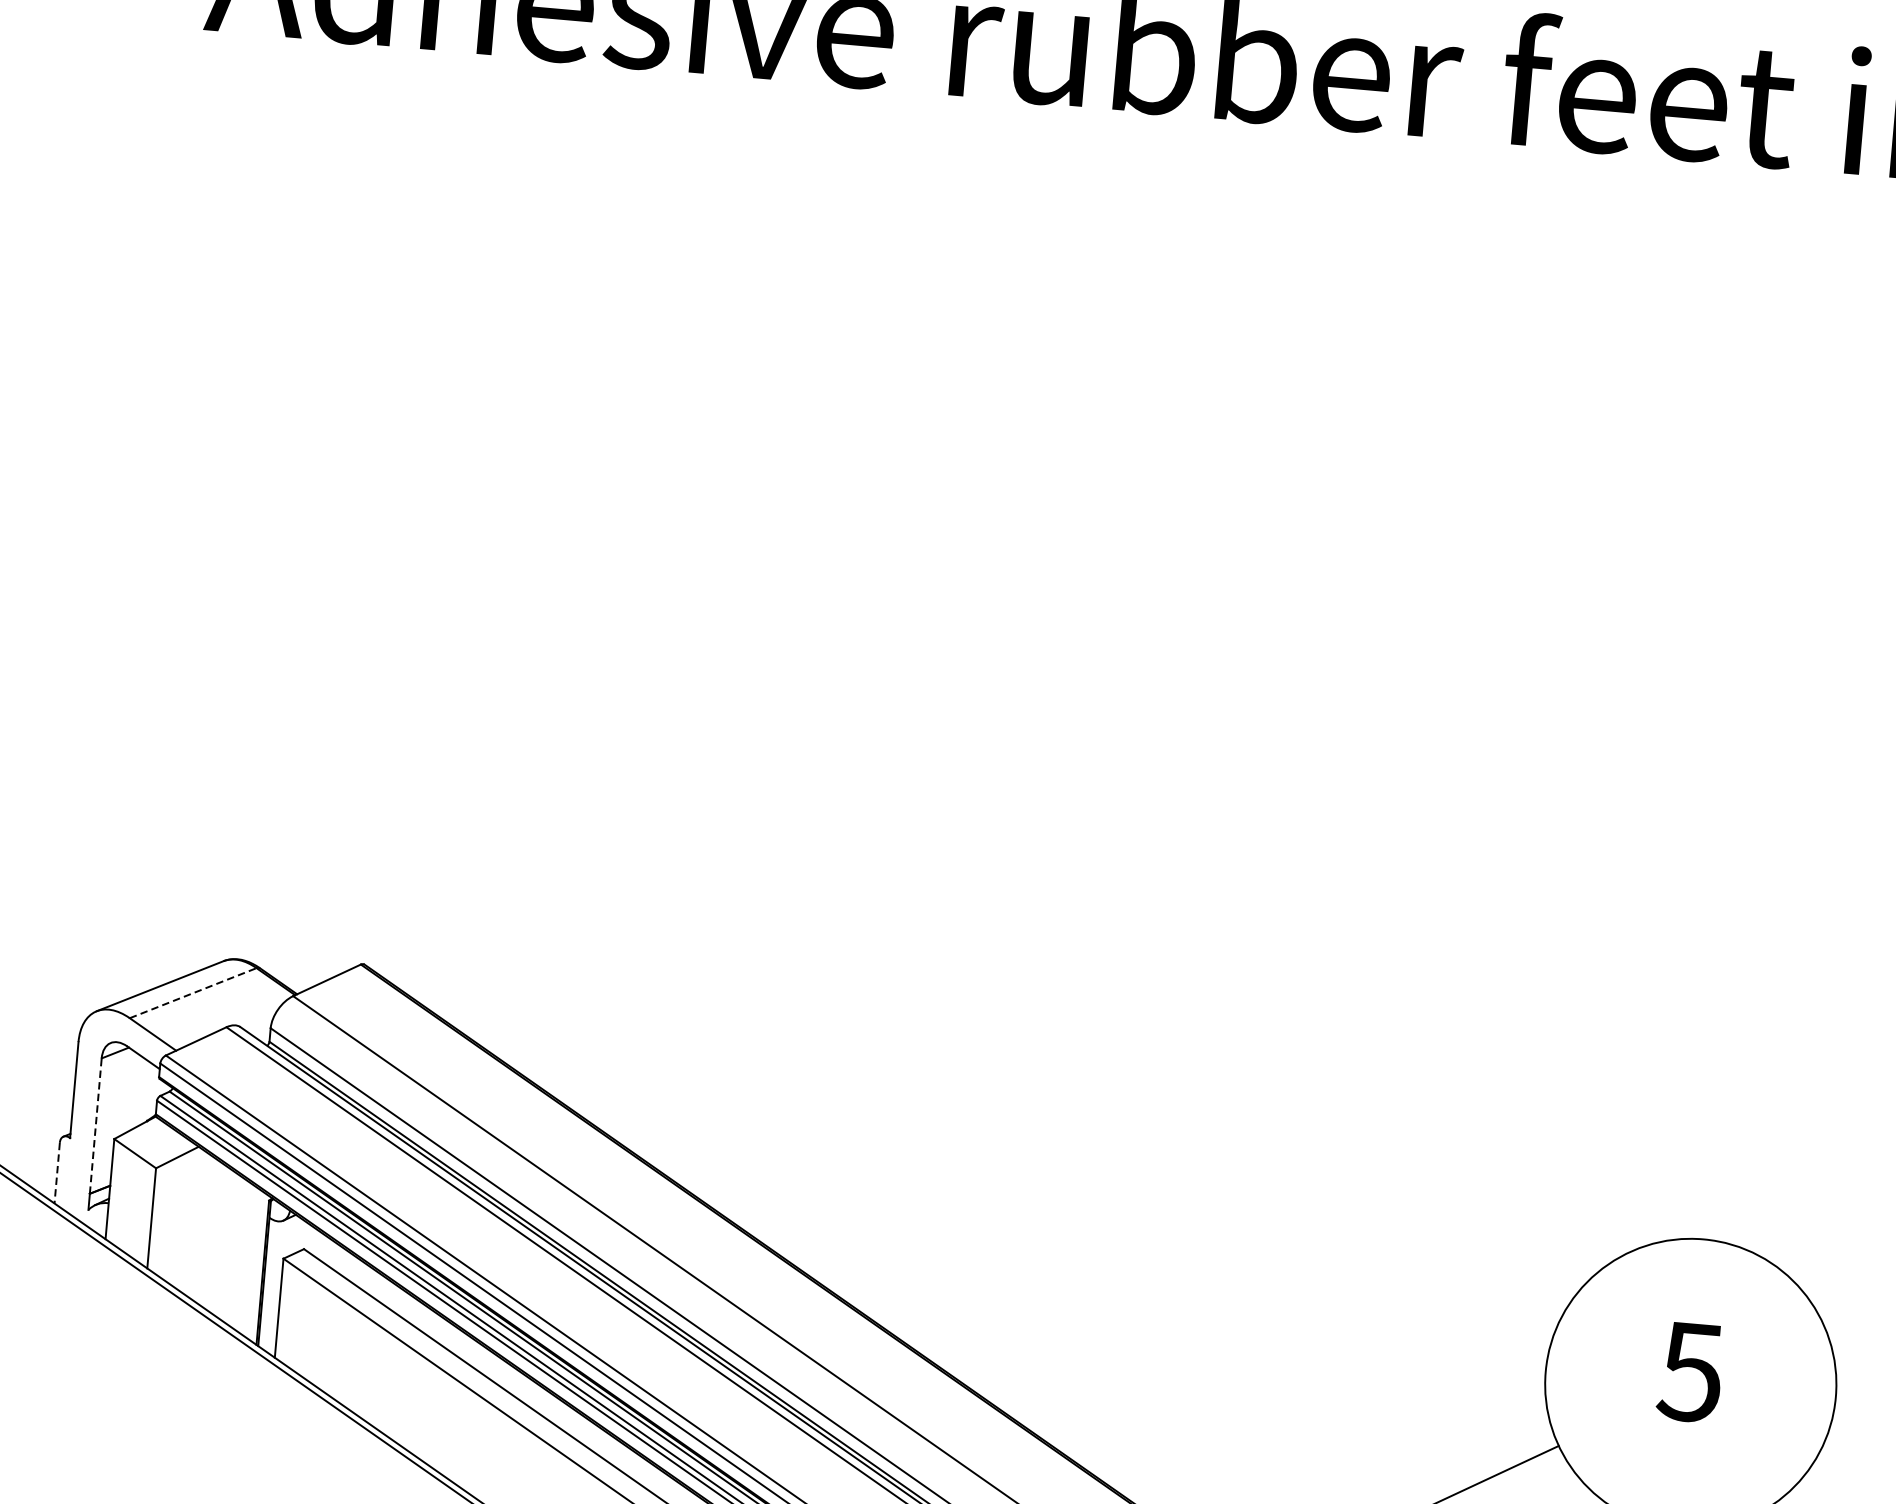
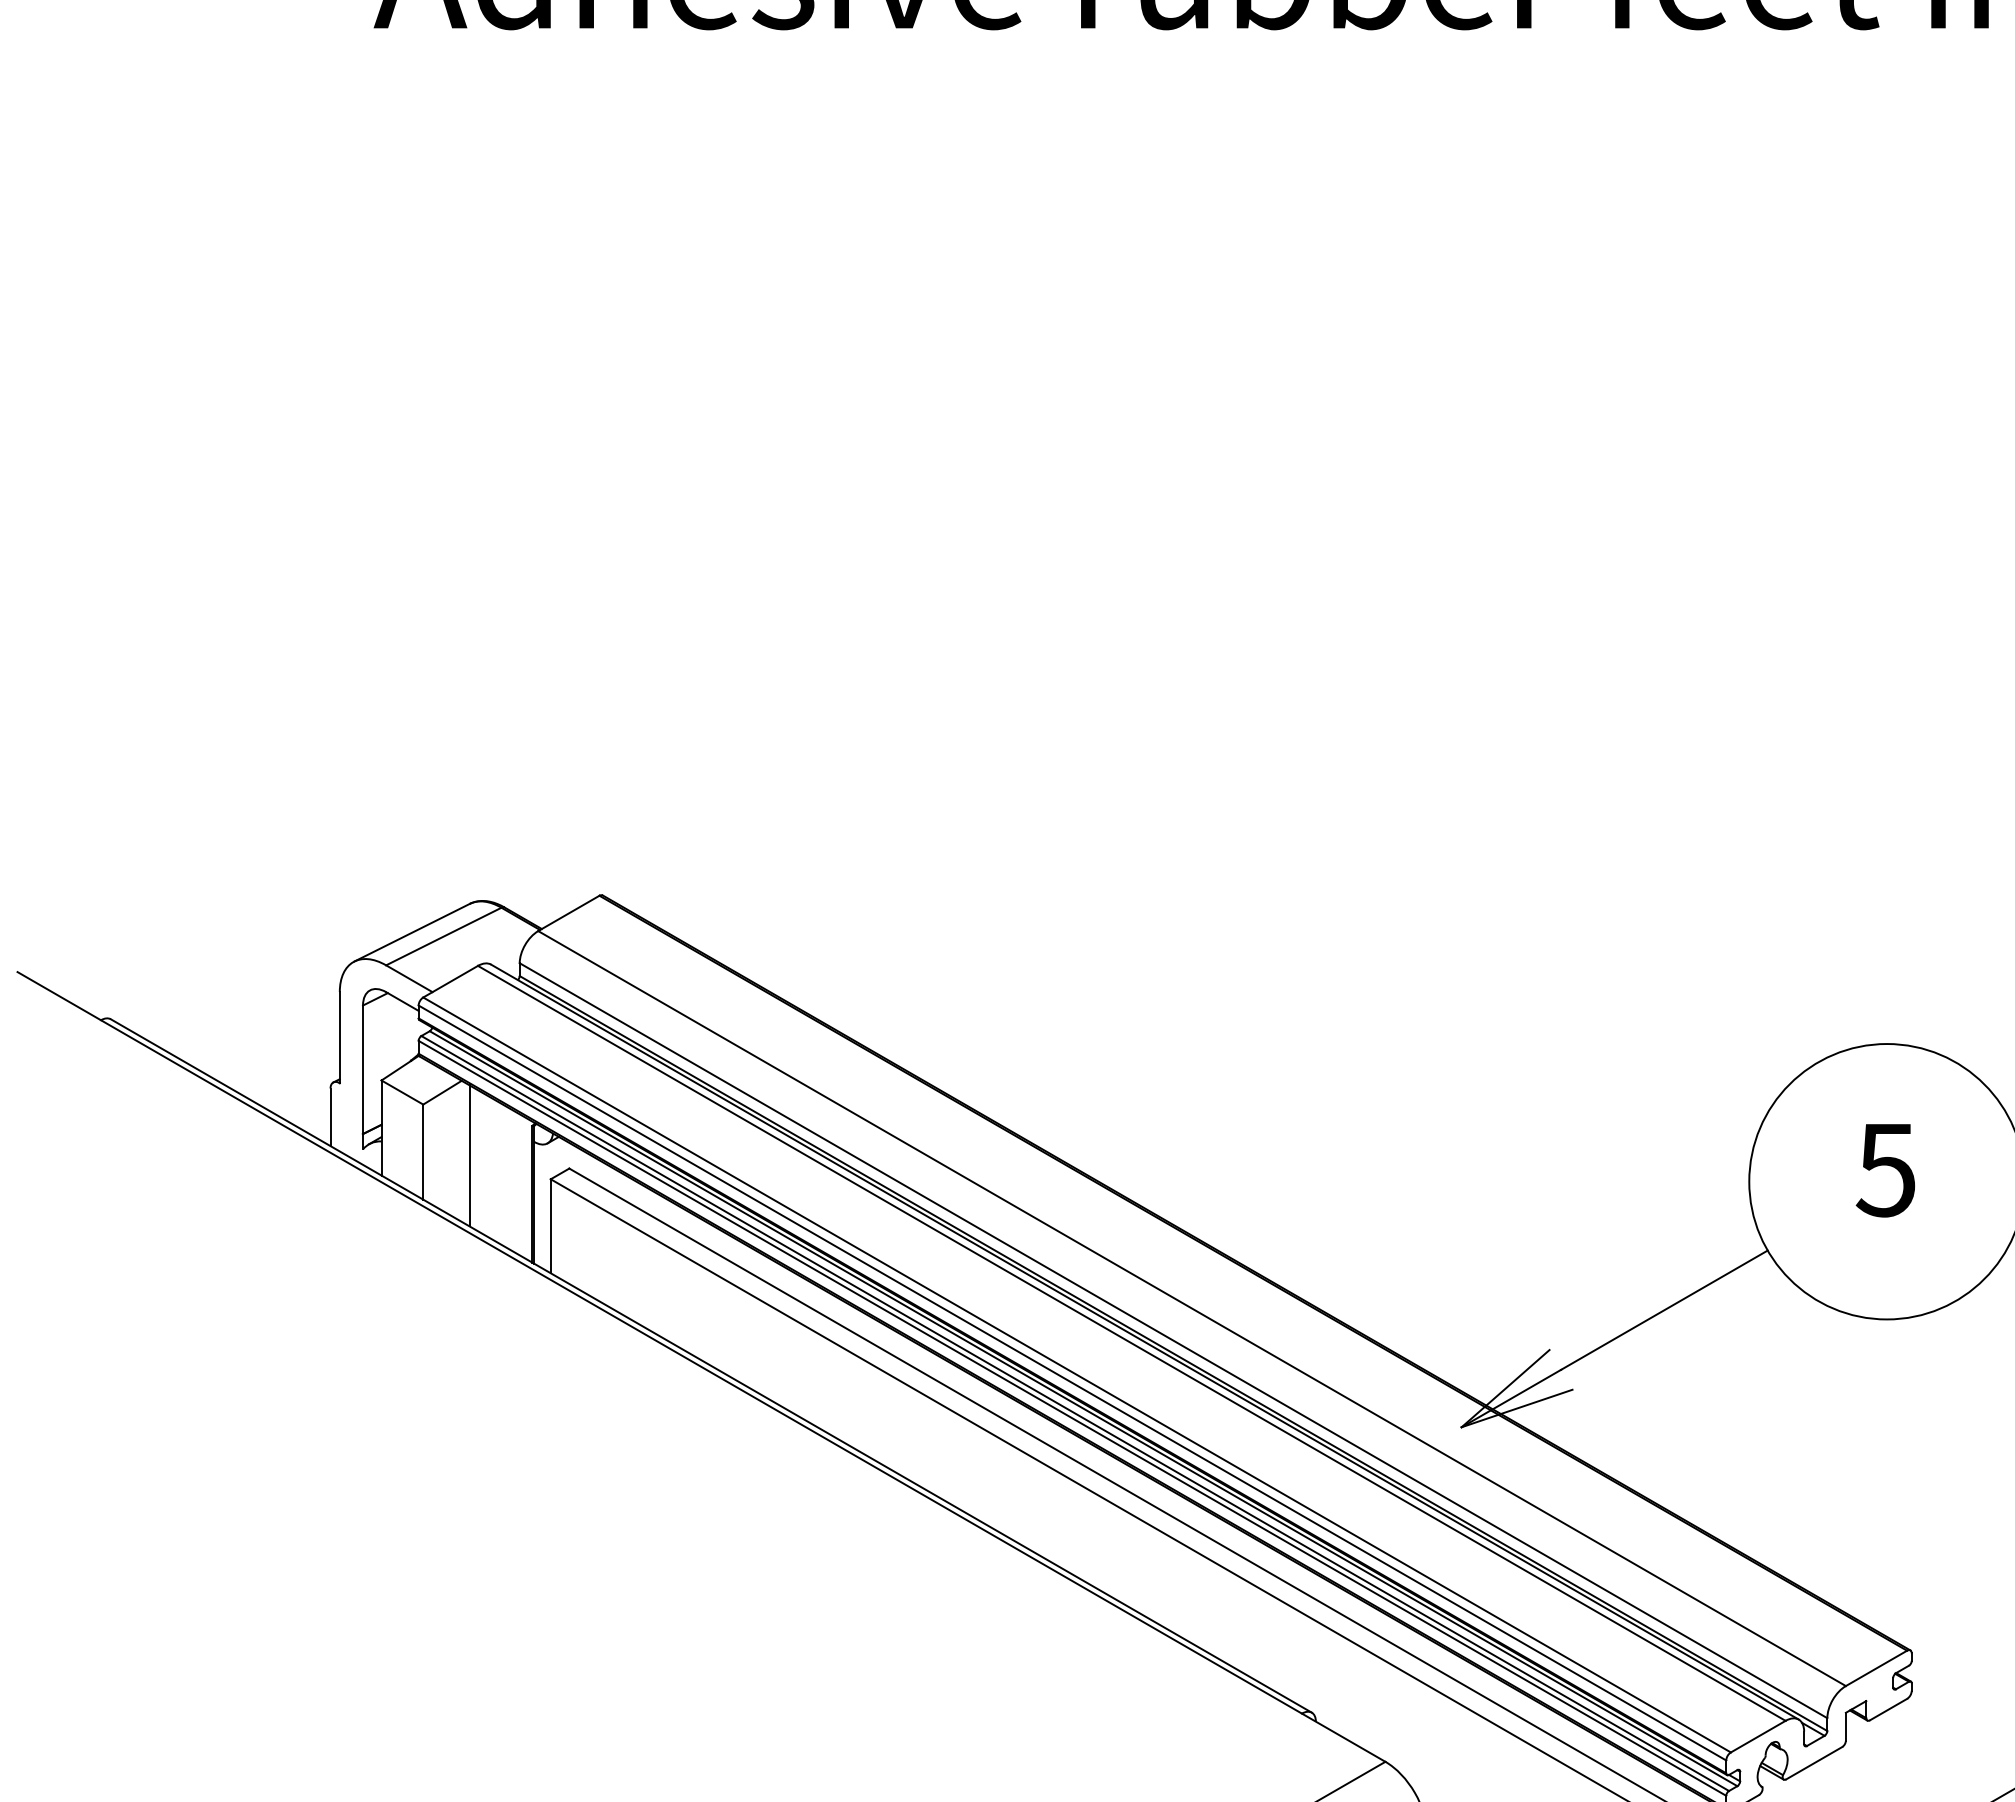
line: (193, 993) -> (444, 936), dashed -> solid
line: (96, 1125) -> (363, 1069), dashed -> solid
line: (57, 1173) -> (330, 1117), dashed -> solid
line: (200, 1226) -> (469, 1155), added

